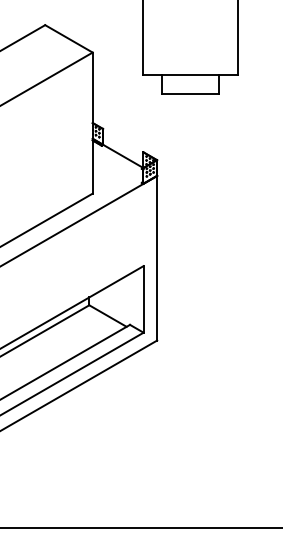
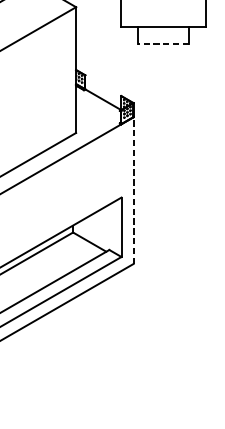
line: (190, 93) -> (163, 43), solid -> dashed
line: (157, 257) -> (133, 189), solid -> dashed

